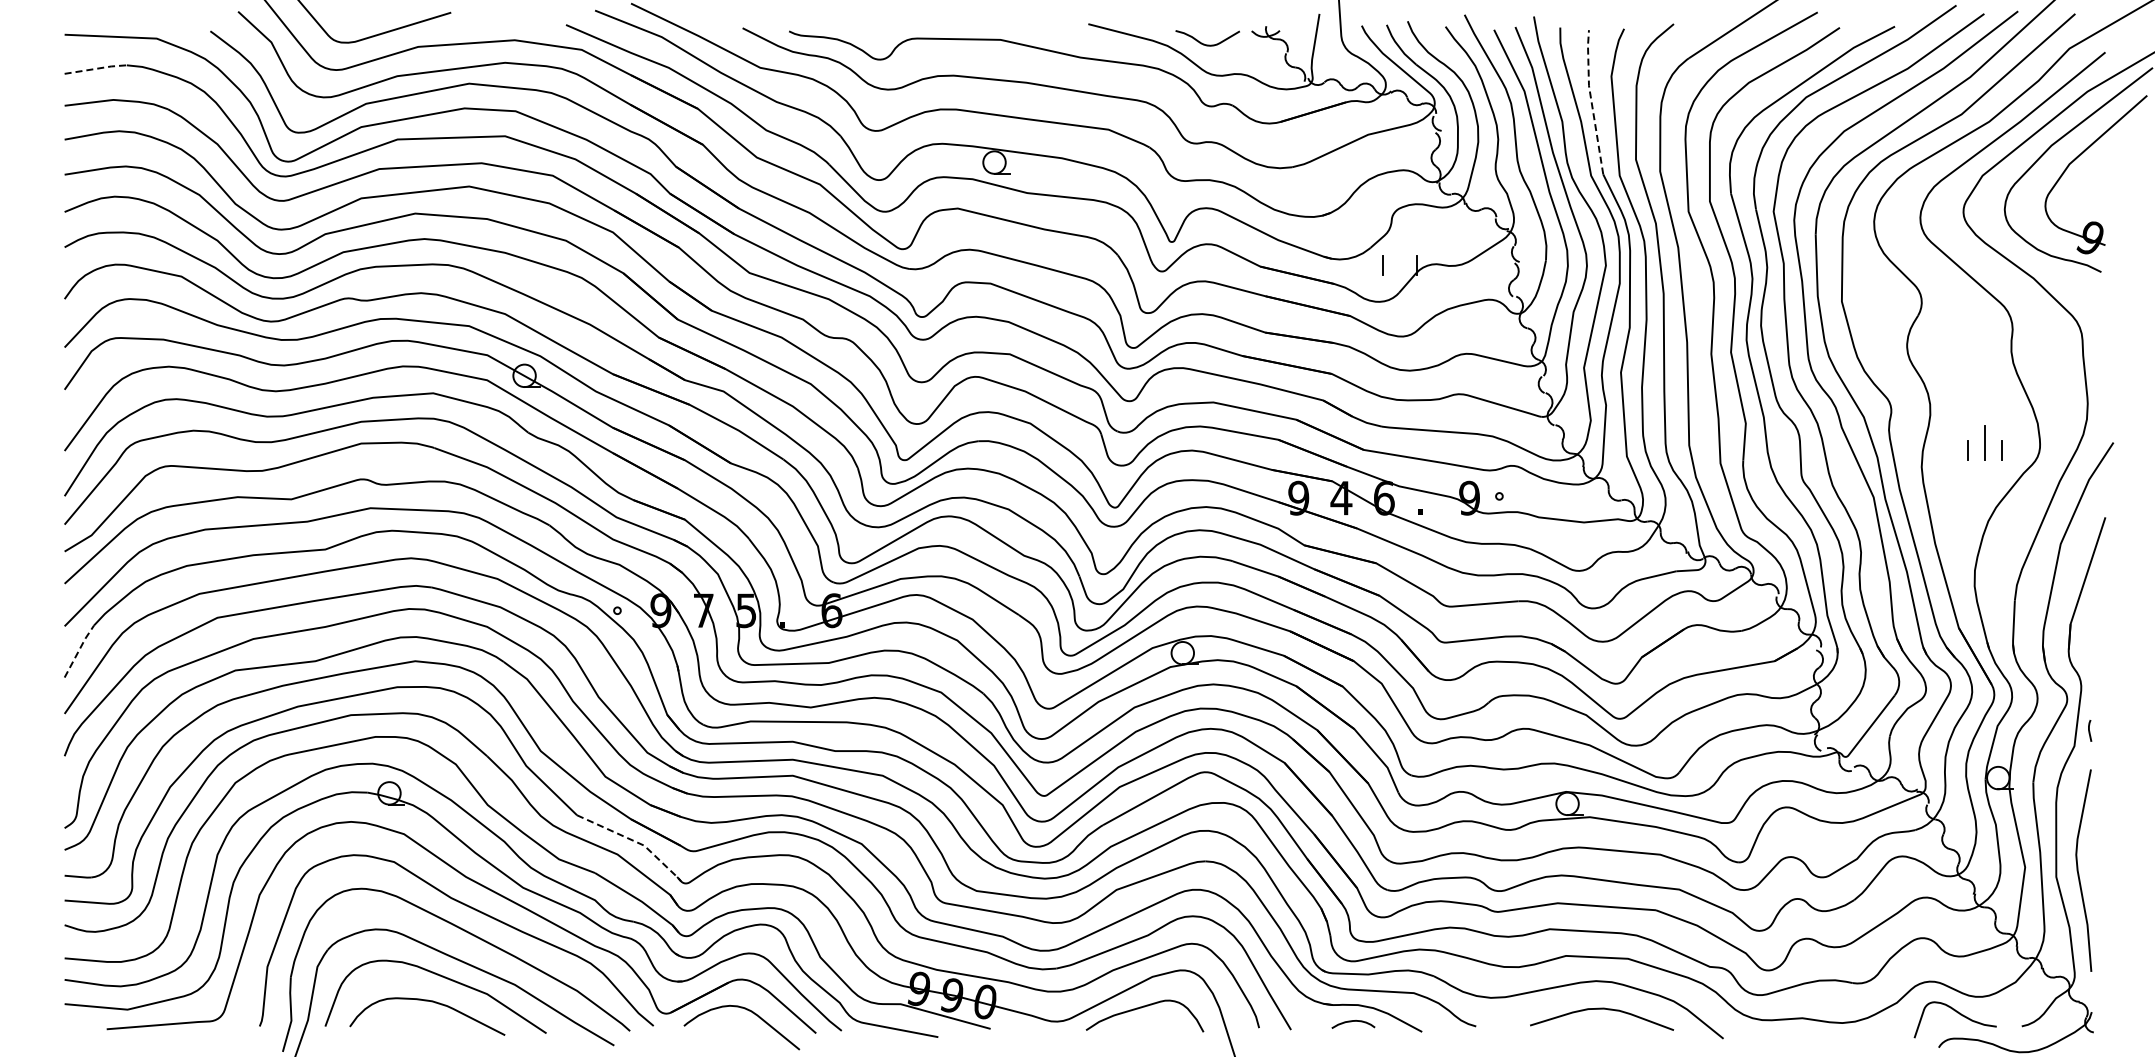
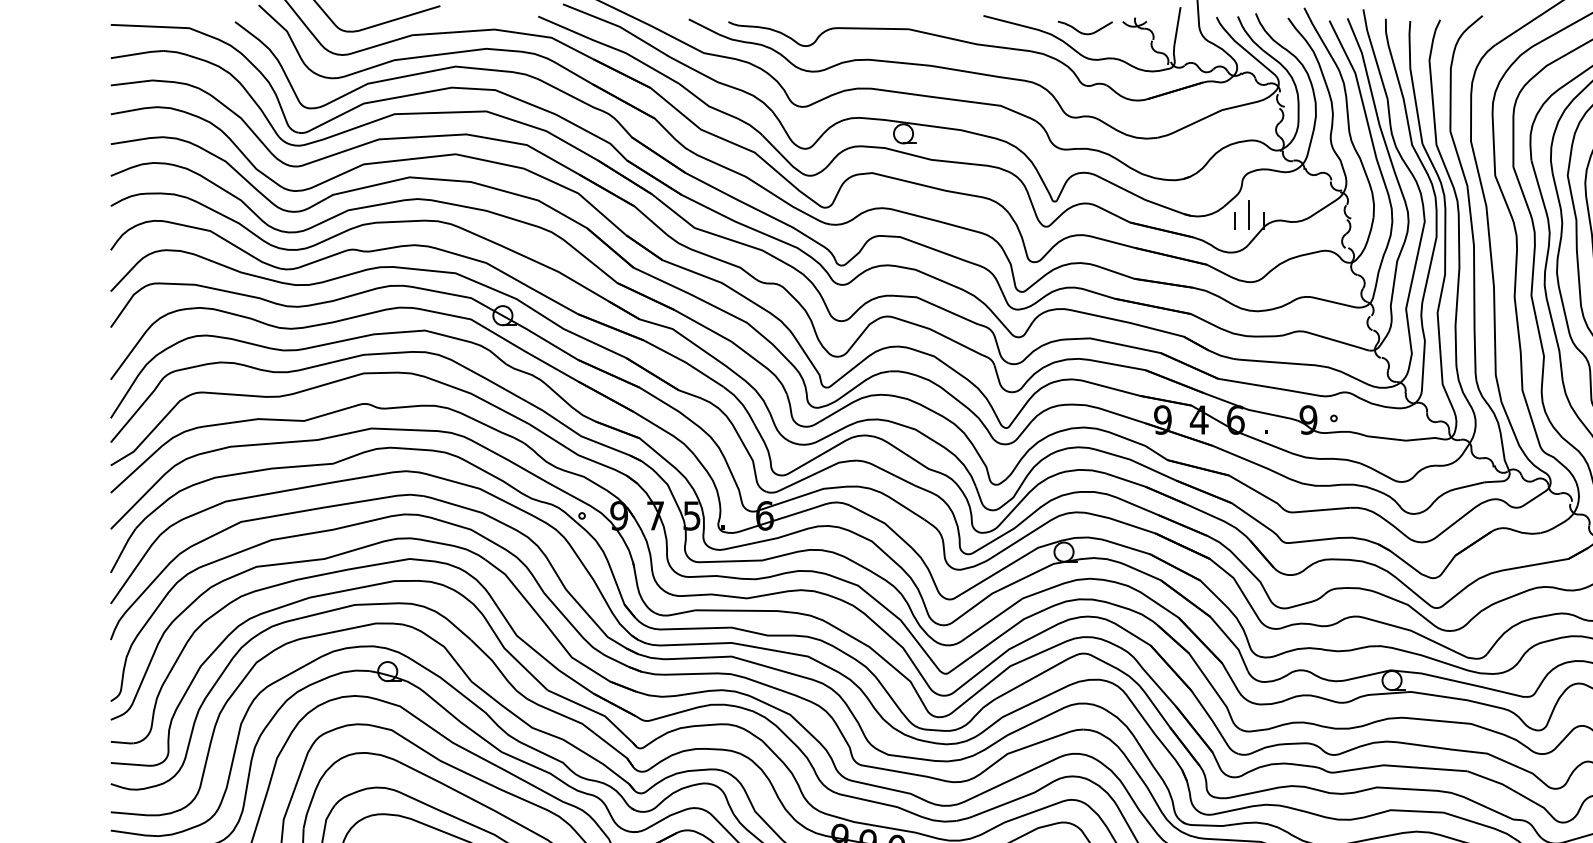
line: (96, 68) -> (137, 53), dashed -> solid
line: (1591, 100) -> (1412, 80), dashed -> solid
line: (1400, 257) -> (1249, 214), added
line: (78, 650) -> (122, 549), dashed -> solid
line: (635, 841) -> (597, 712), dashed -> solid

